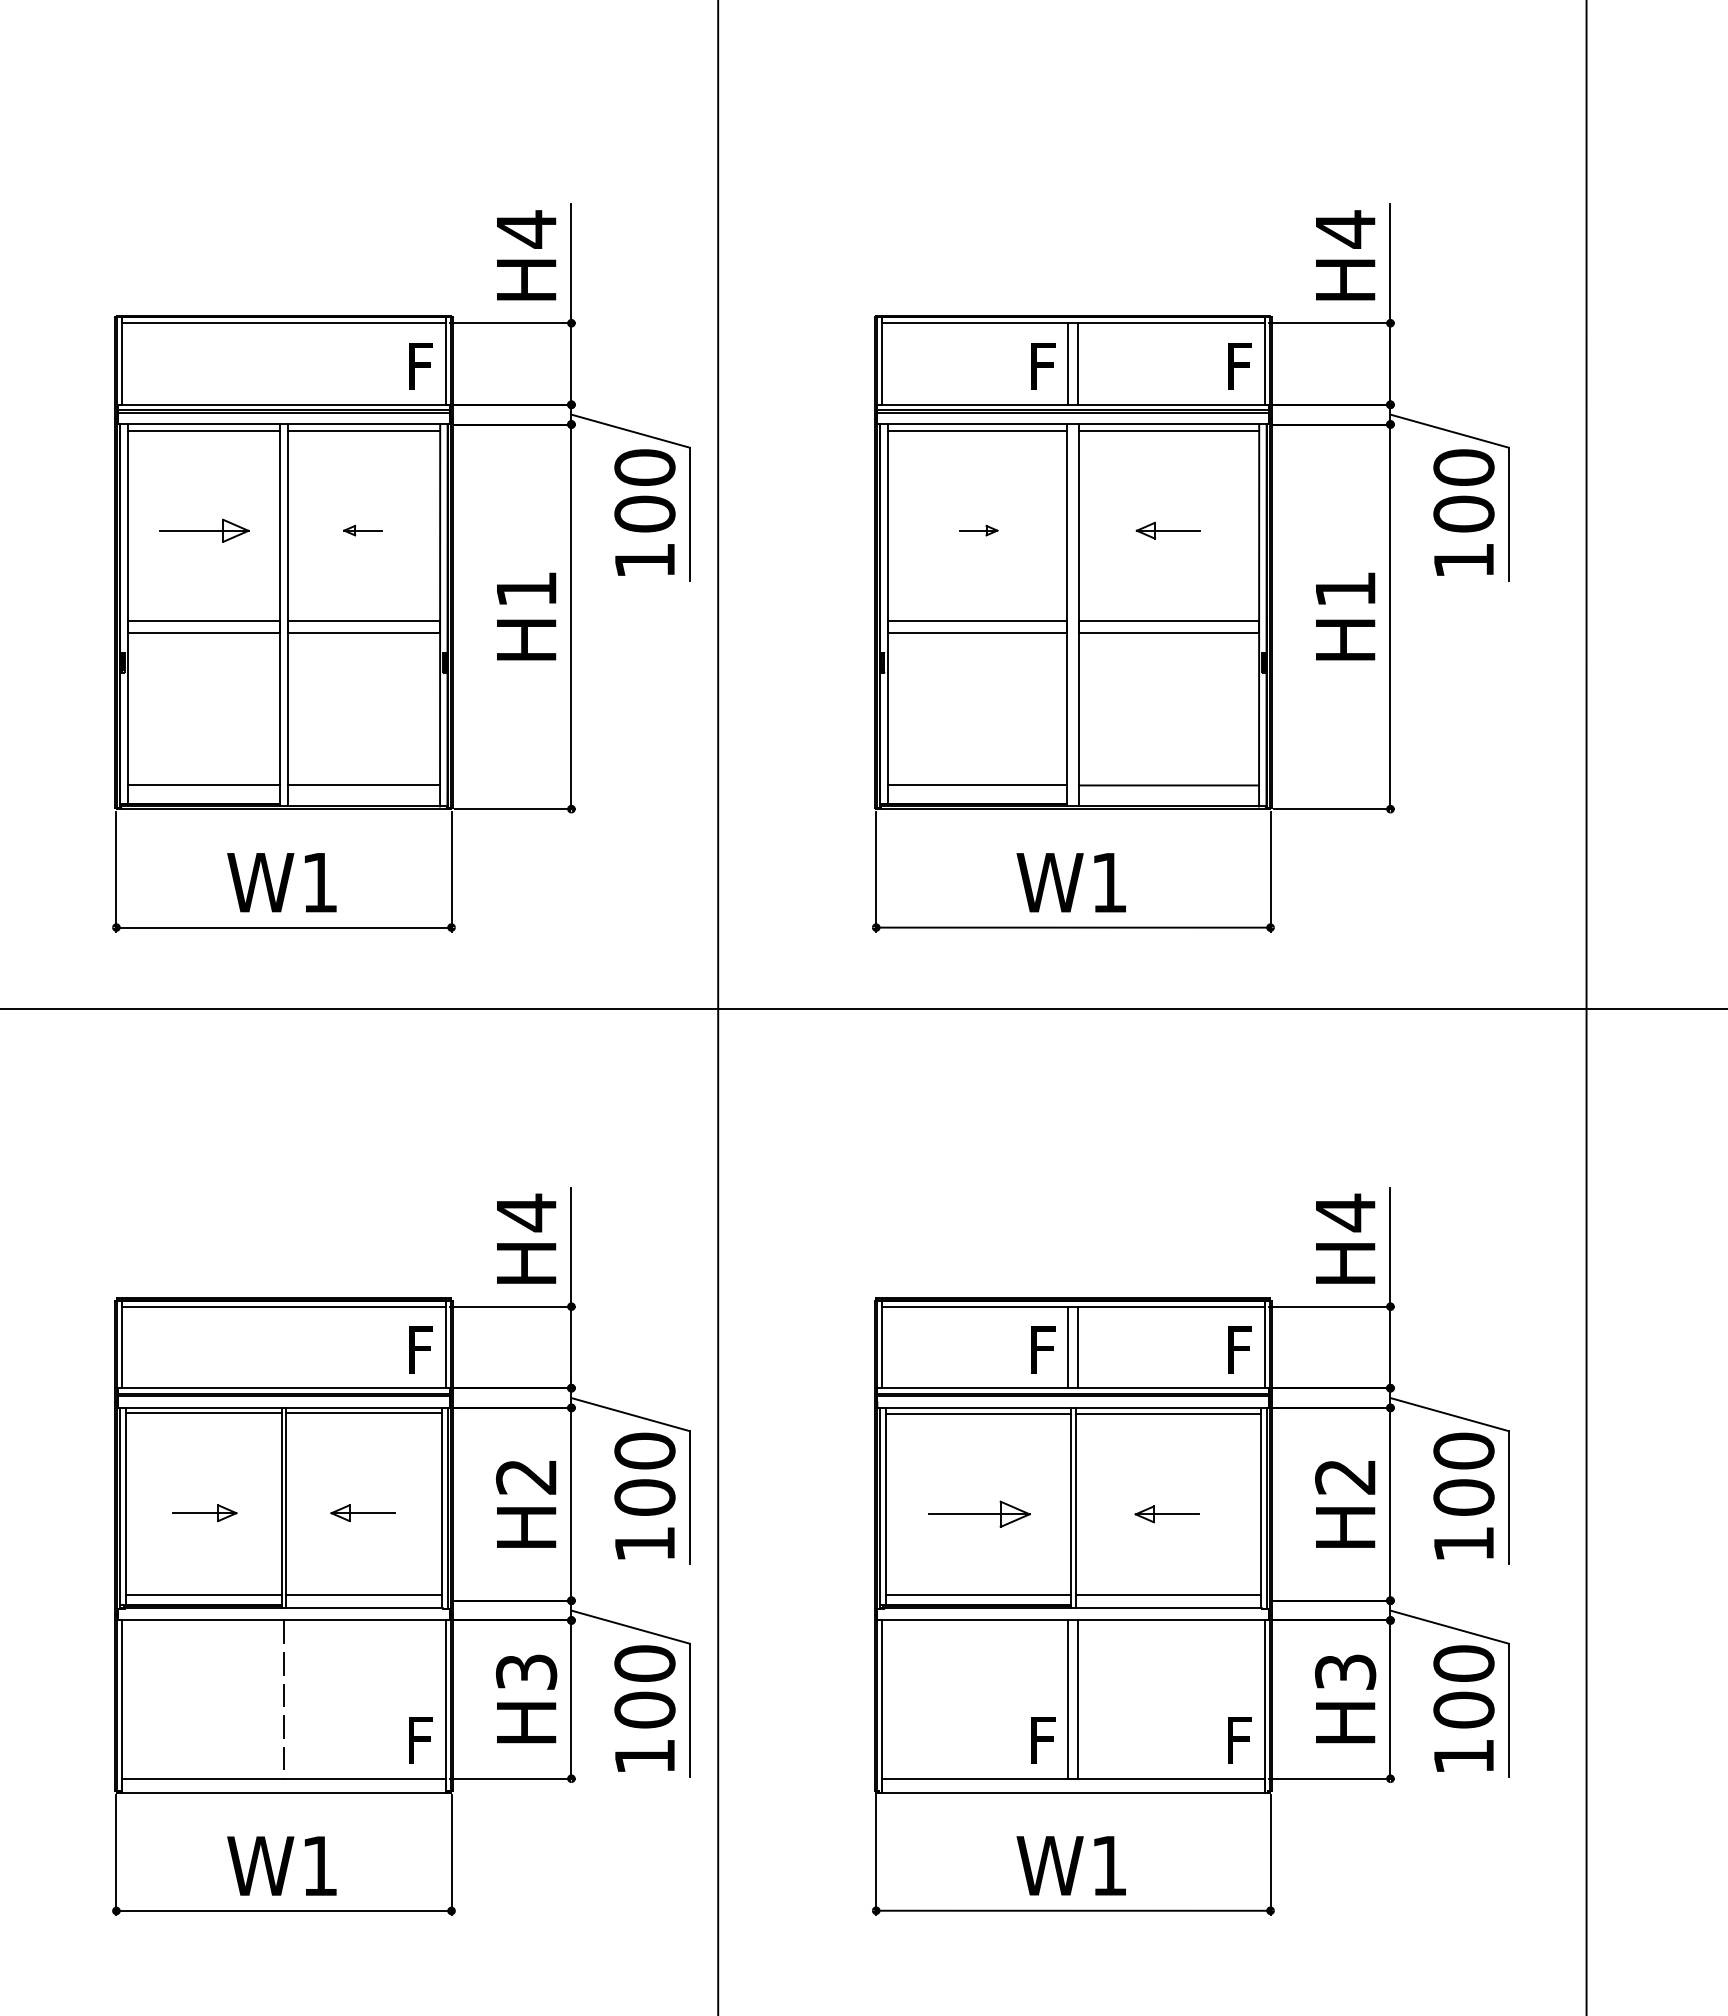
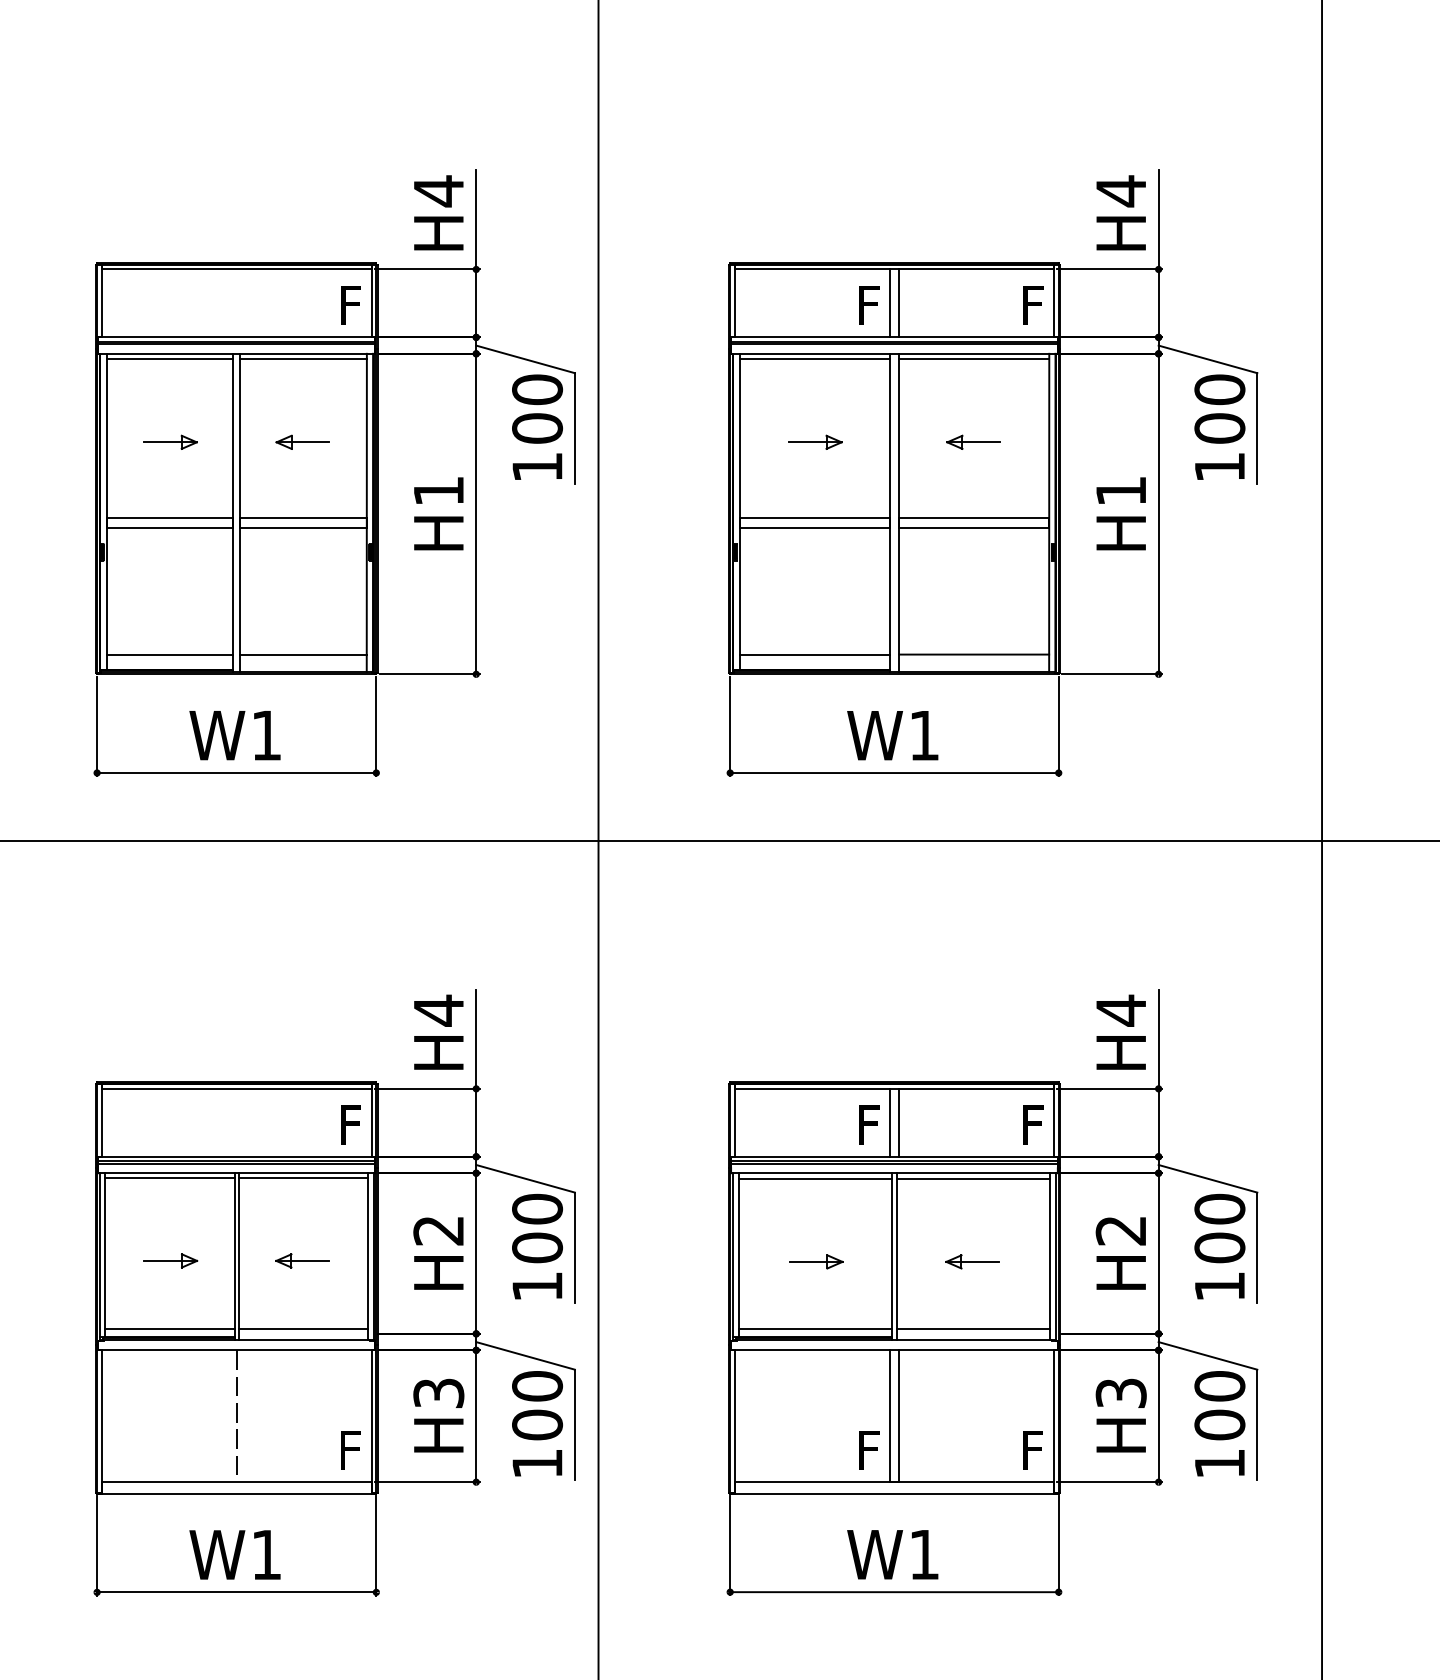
part: (204, 530) -> (170, 442), size x0.71
part: (362, 530) -> (302, 442), size x1.67
part: (978, 530) -> (815, 442), size x1.67
part: (979, 1514) -> (816, 1262), size x0.62

